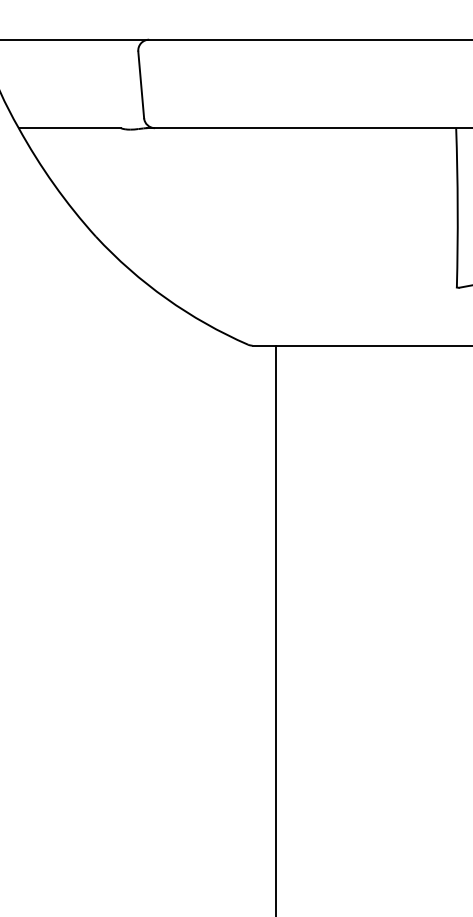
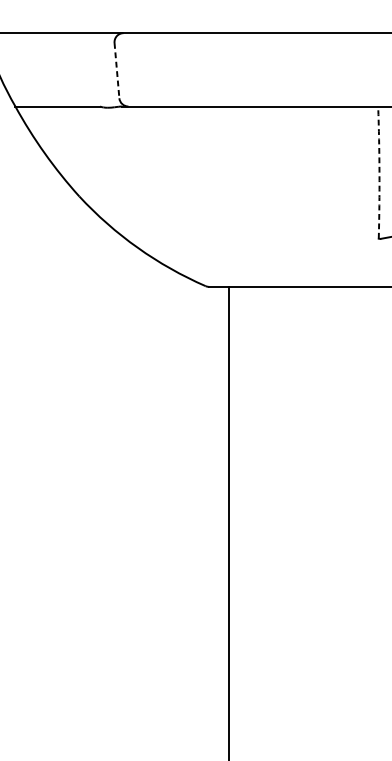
line: (141, 85) -> (117, 71), solid -> dashed
arc: (457, 207) -> (379, 172), solid -> dashed

